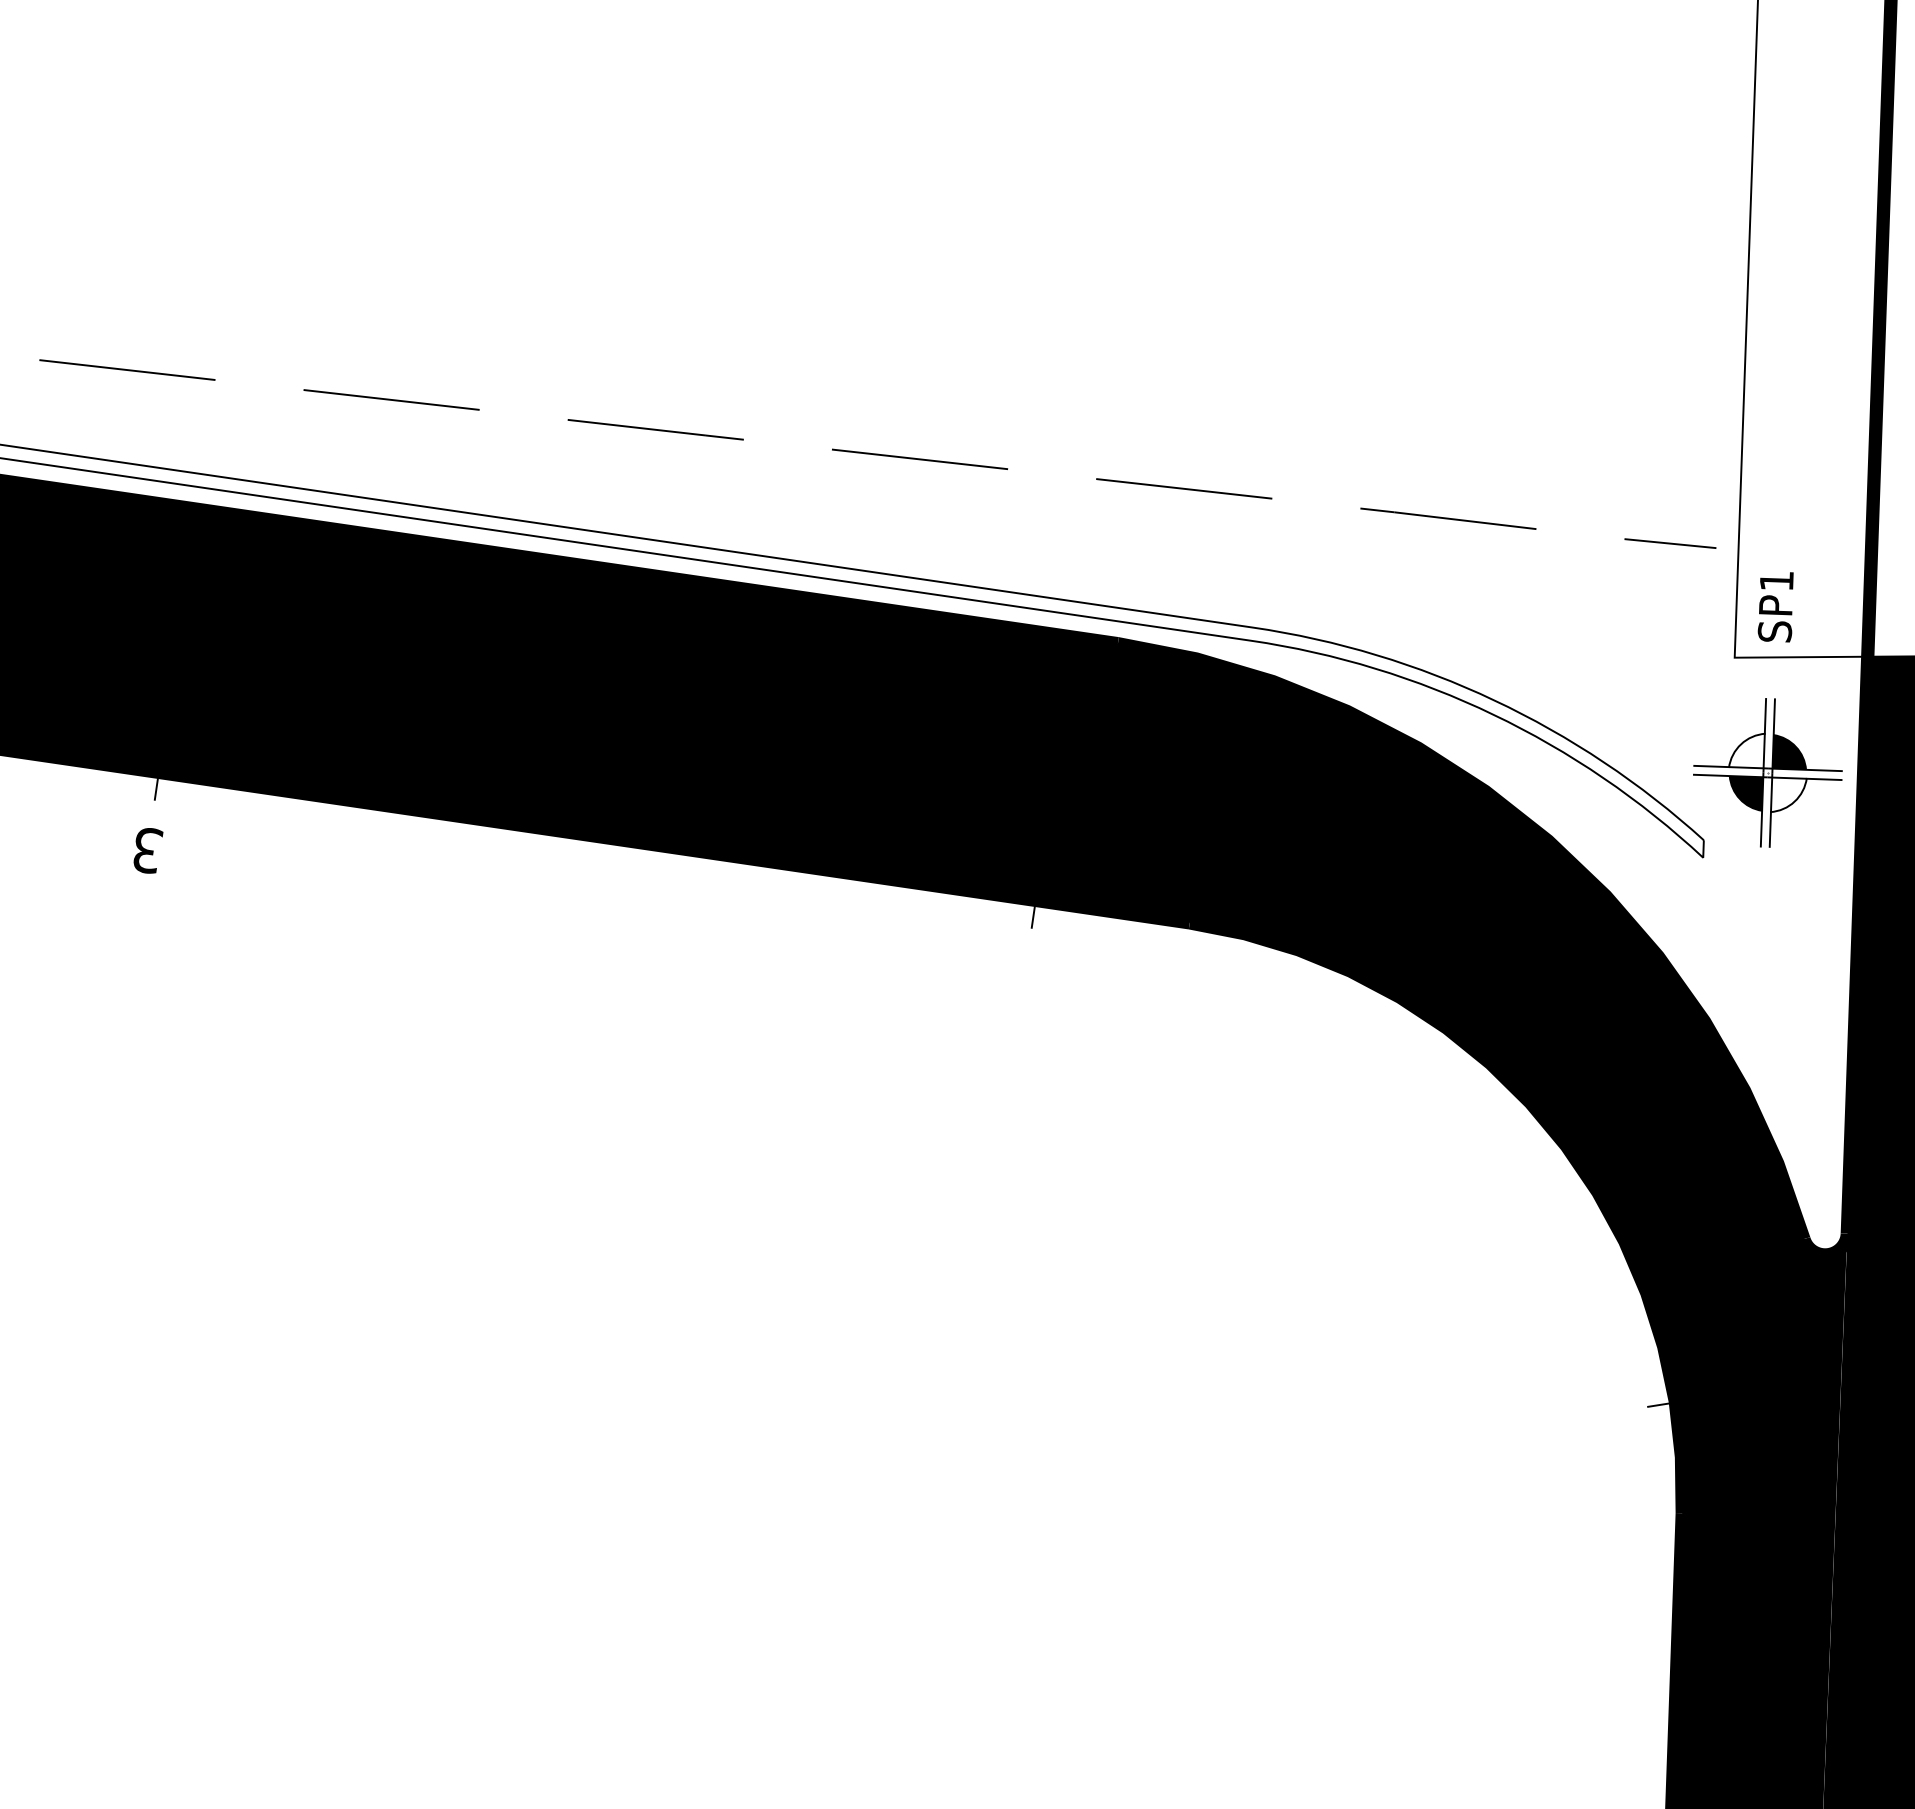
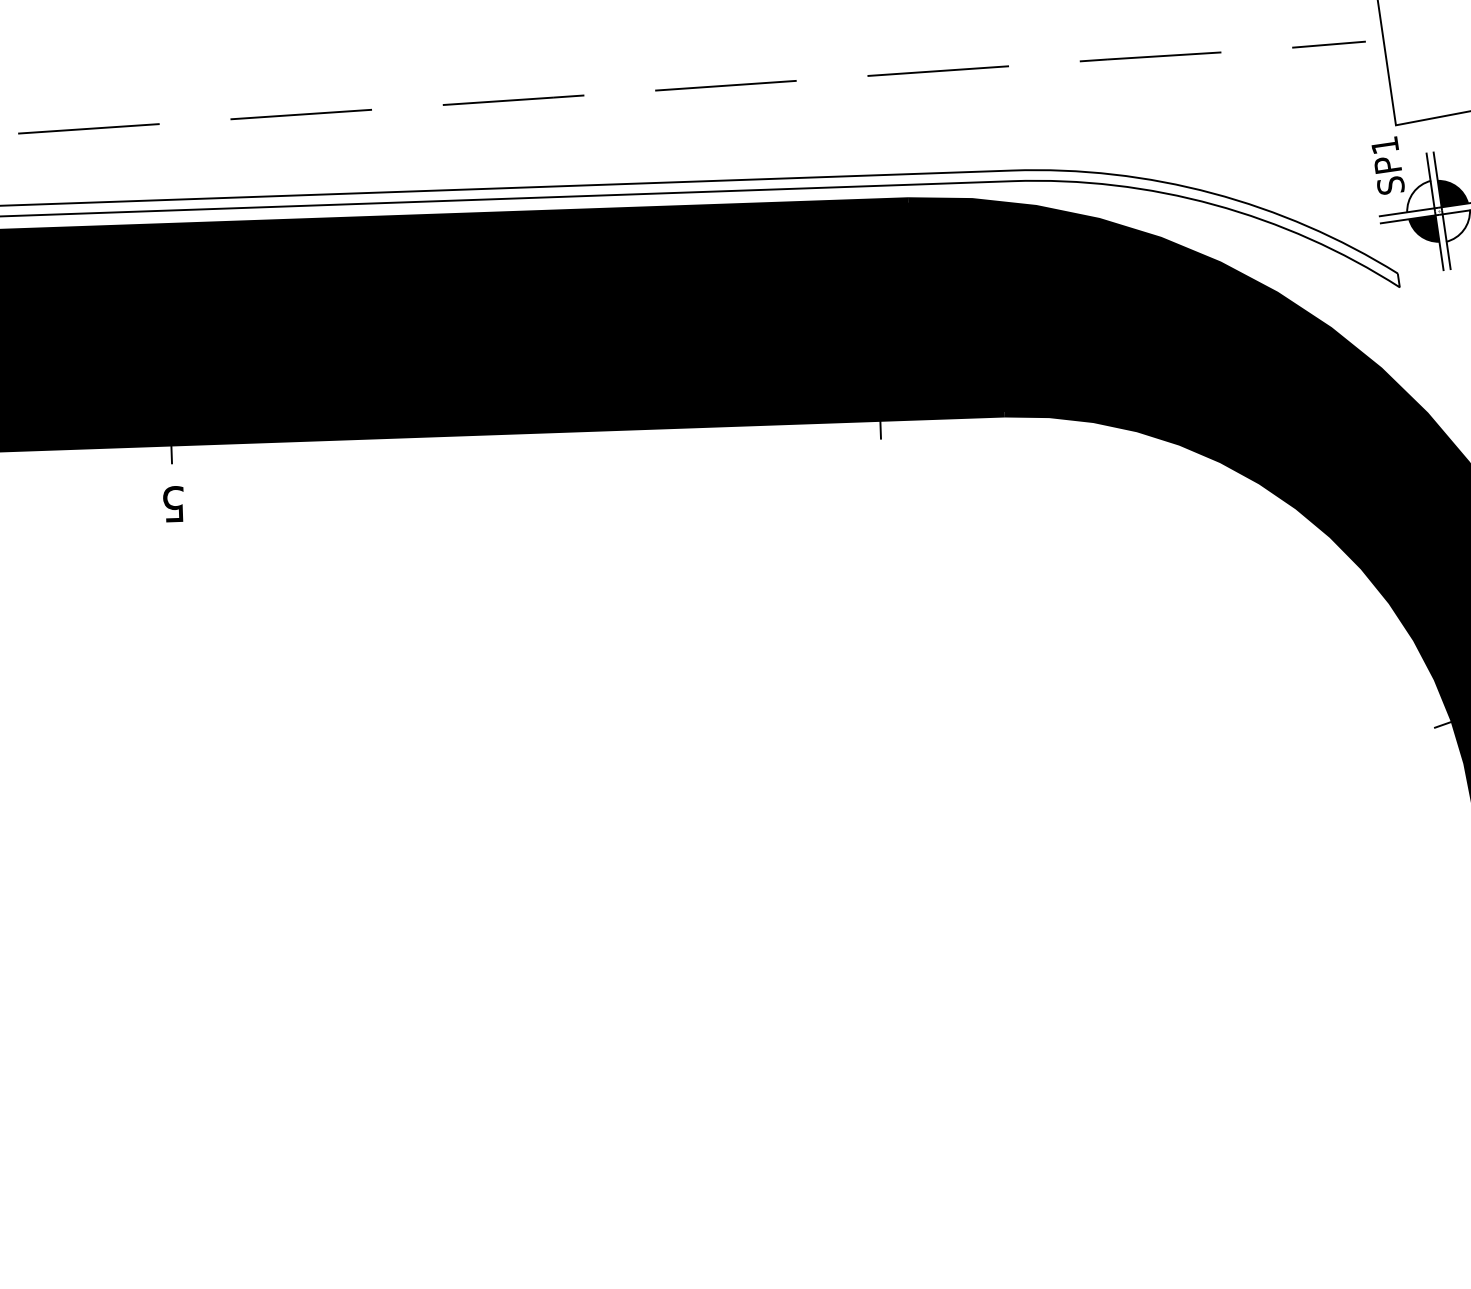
text: (1775, 607) -> (1387, 166), moved
text: (148, 851) -> (174, 504), 3 -> 5

